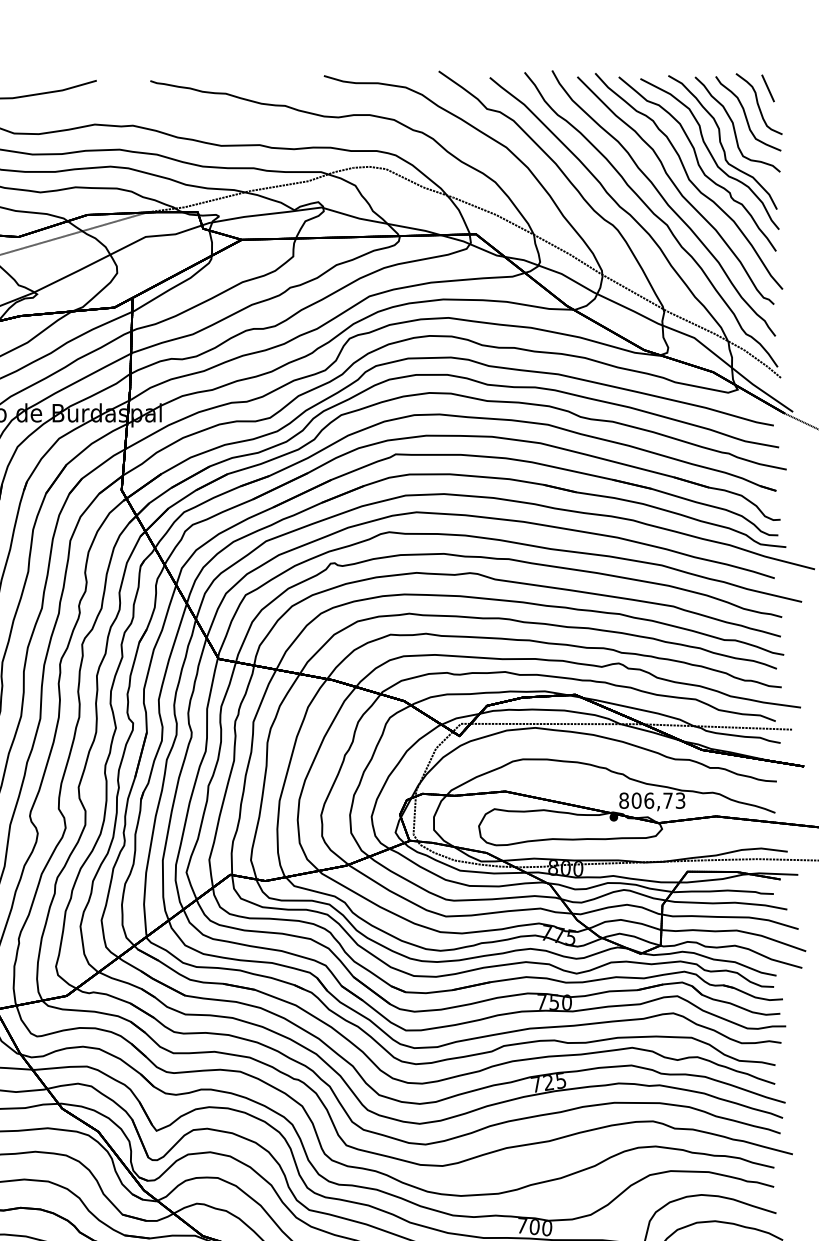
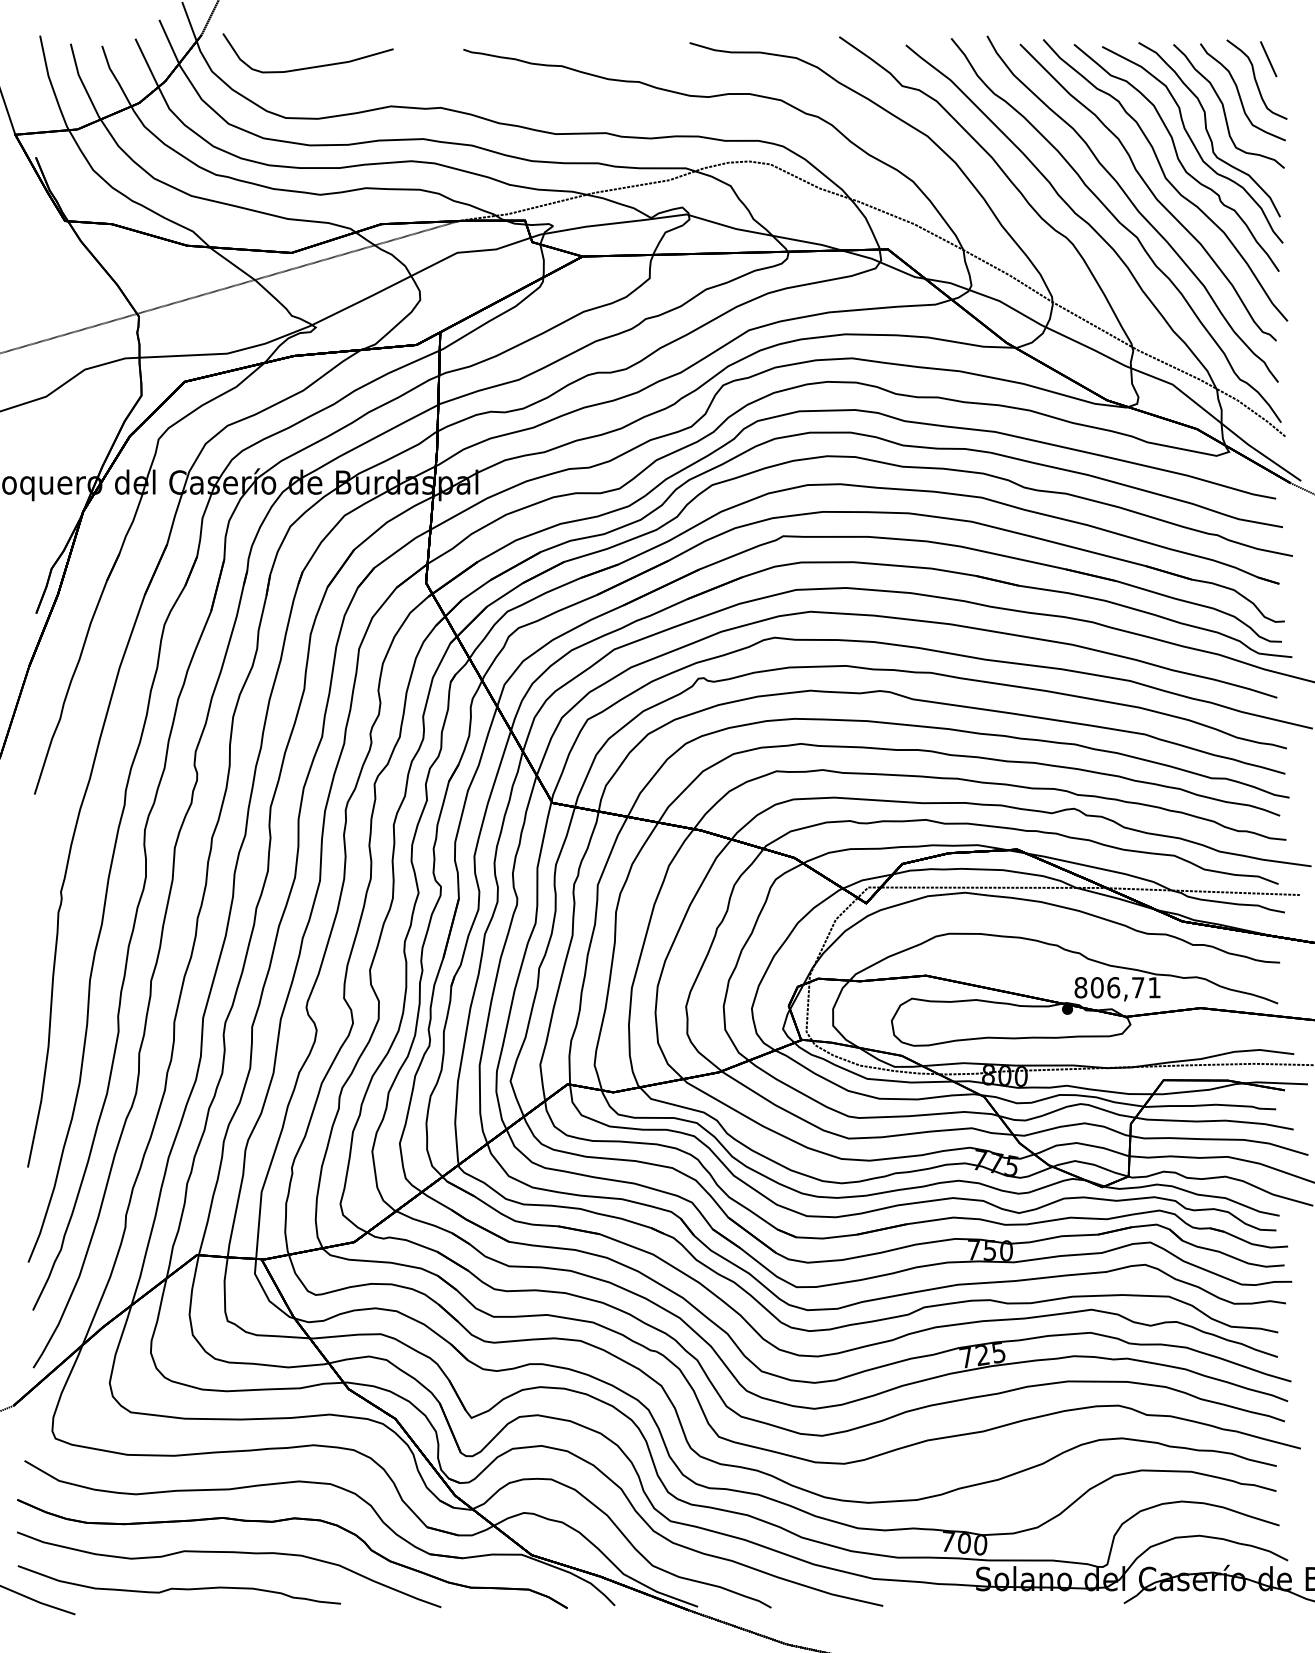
text: (680, 800) -> (1154, 987), 806,73 -> 806,71

